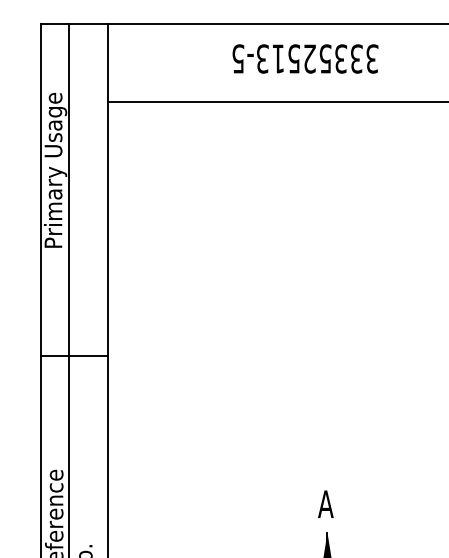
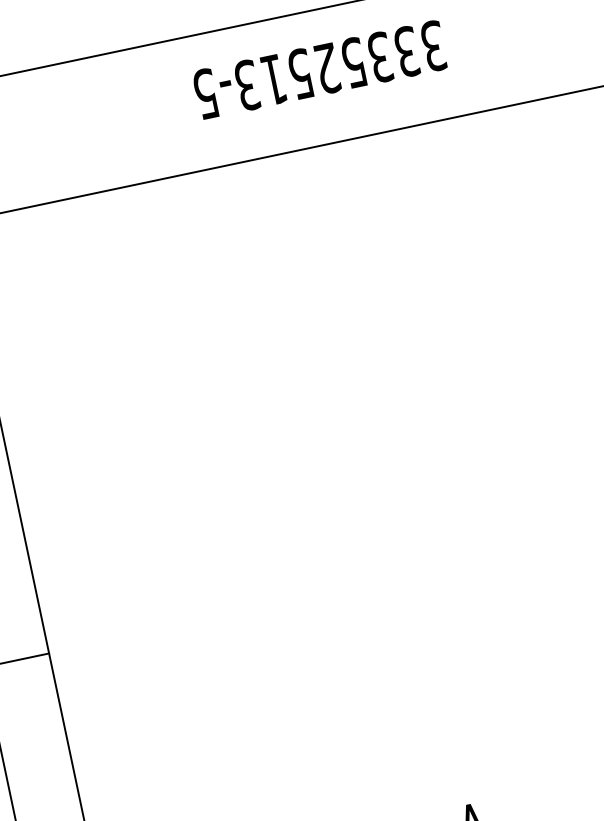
text: (305, 58) -> (319, 69), moved

